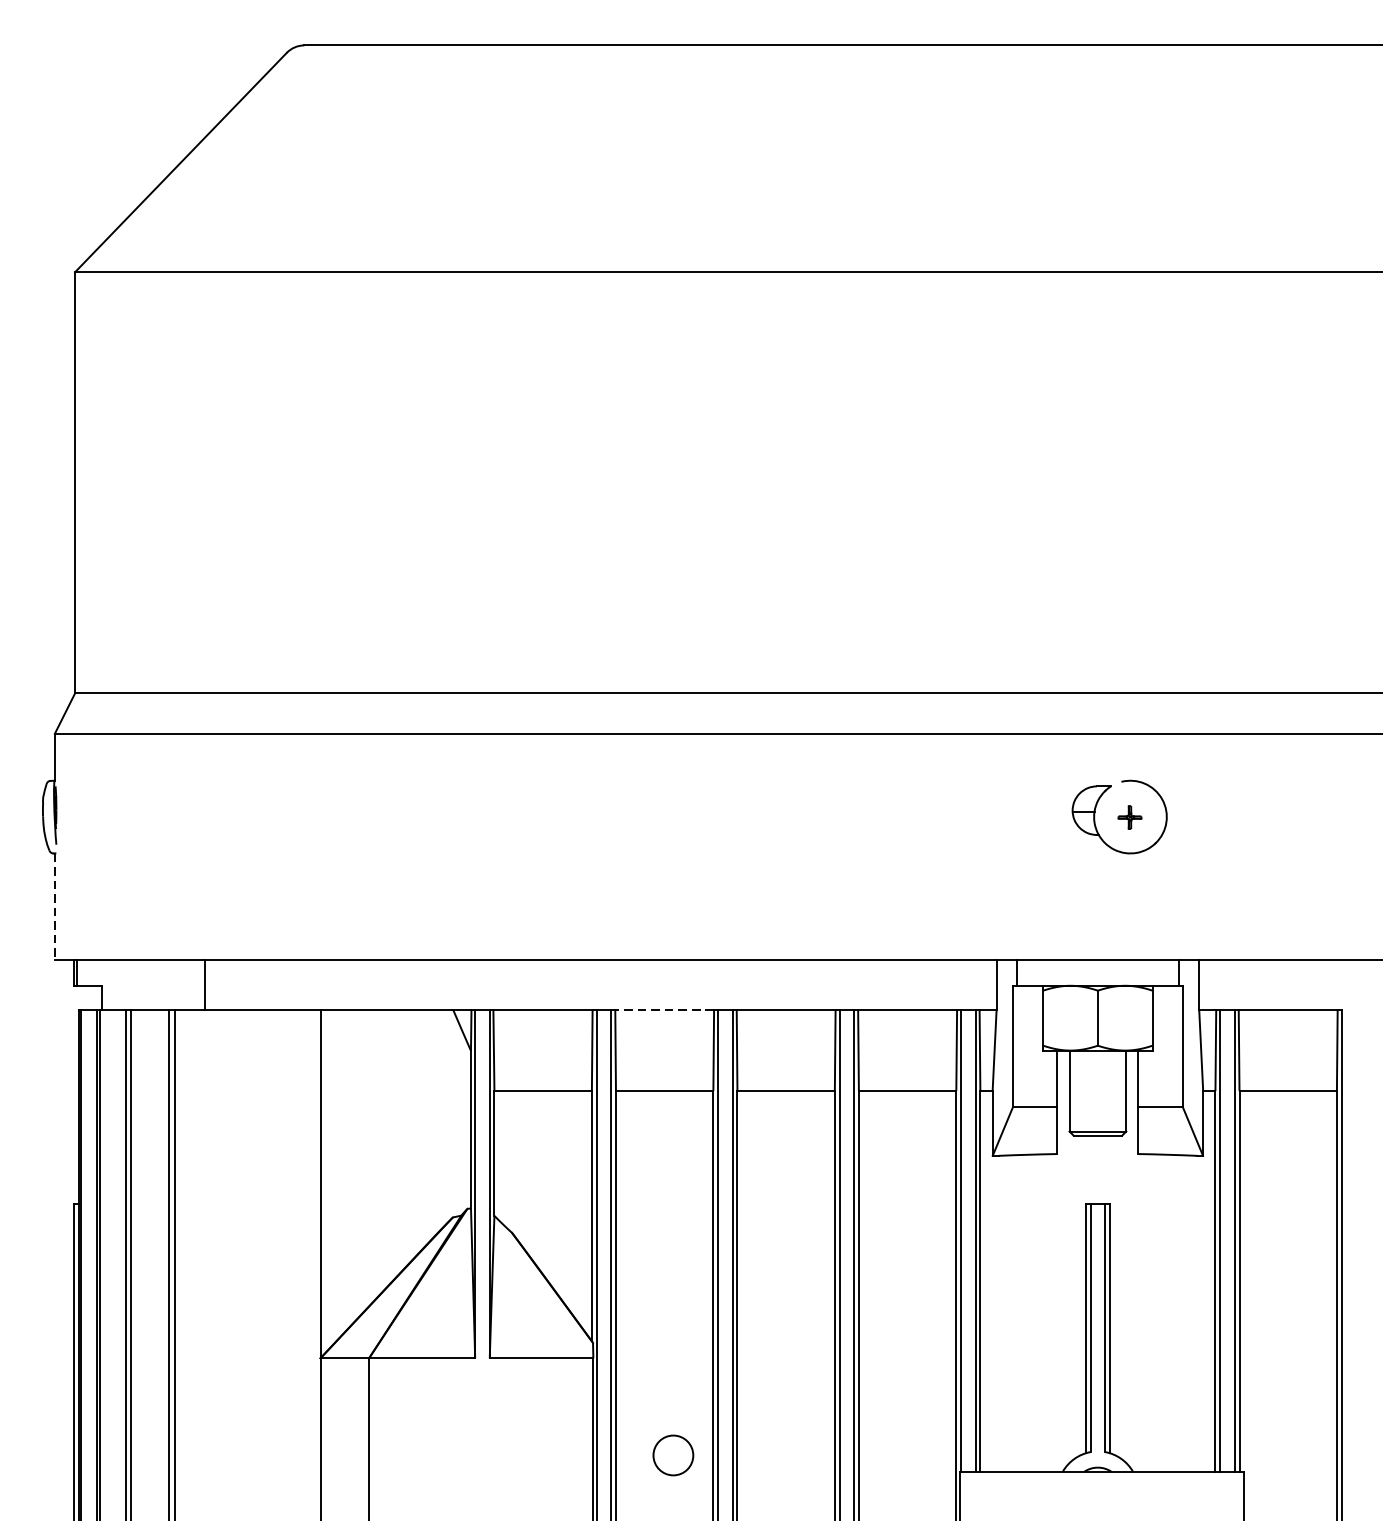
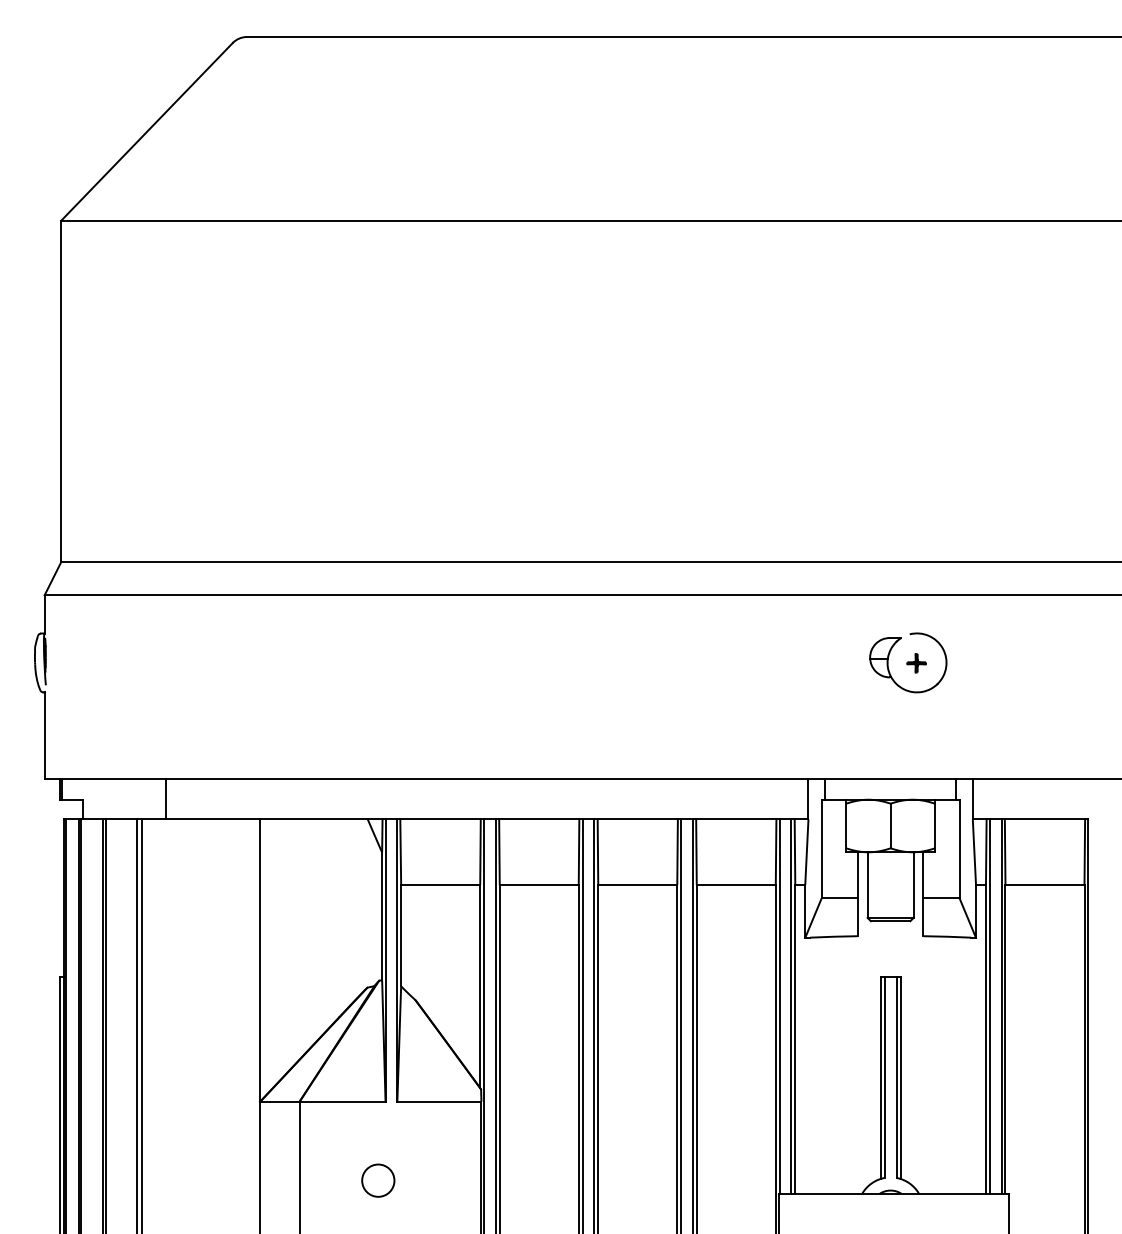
line: (54, 907) -> (44, 736), dashed -> solid
line: (663, 1010) -> (538, 819), dashed -> solid
circle: (673, 1455) -> (378, 1180), moved

